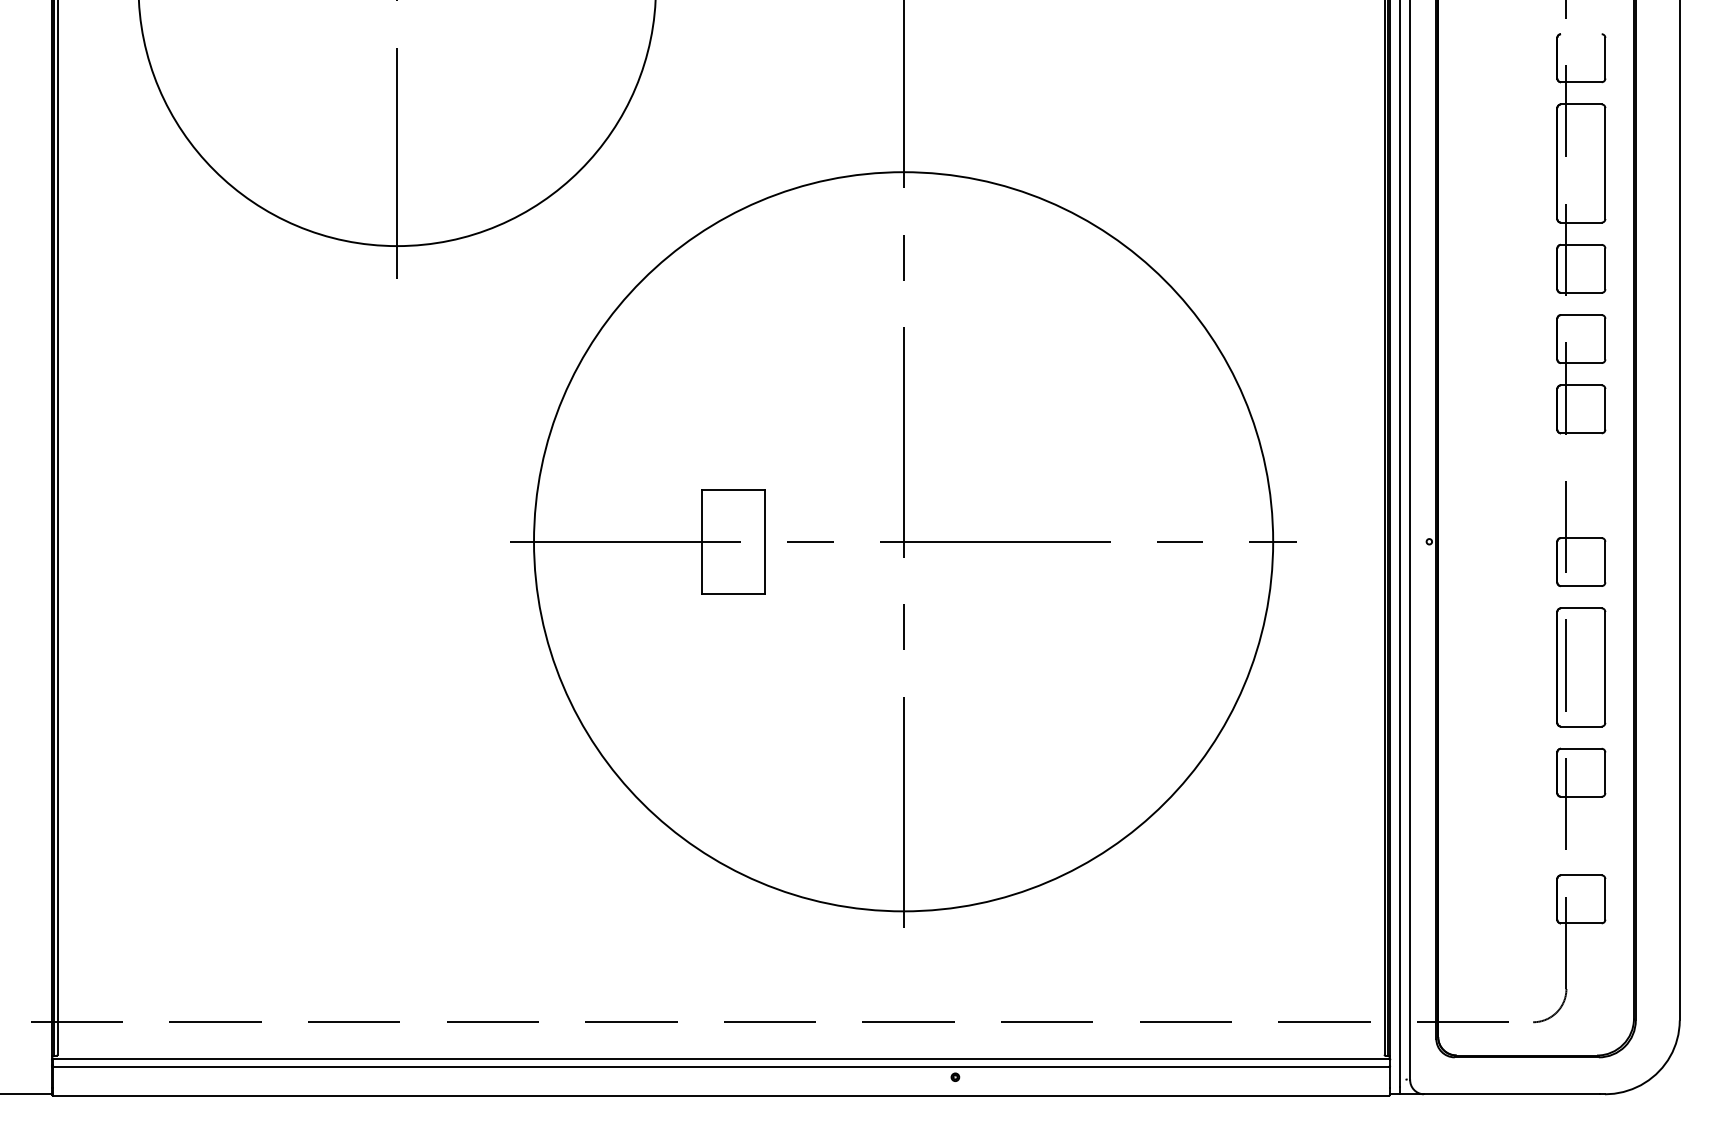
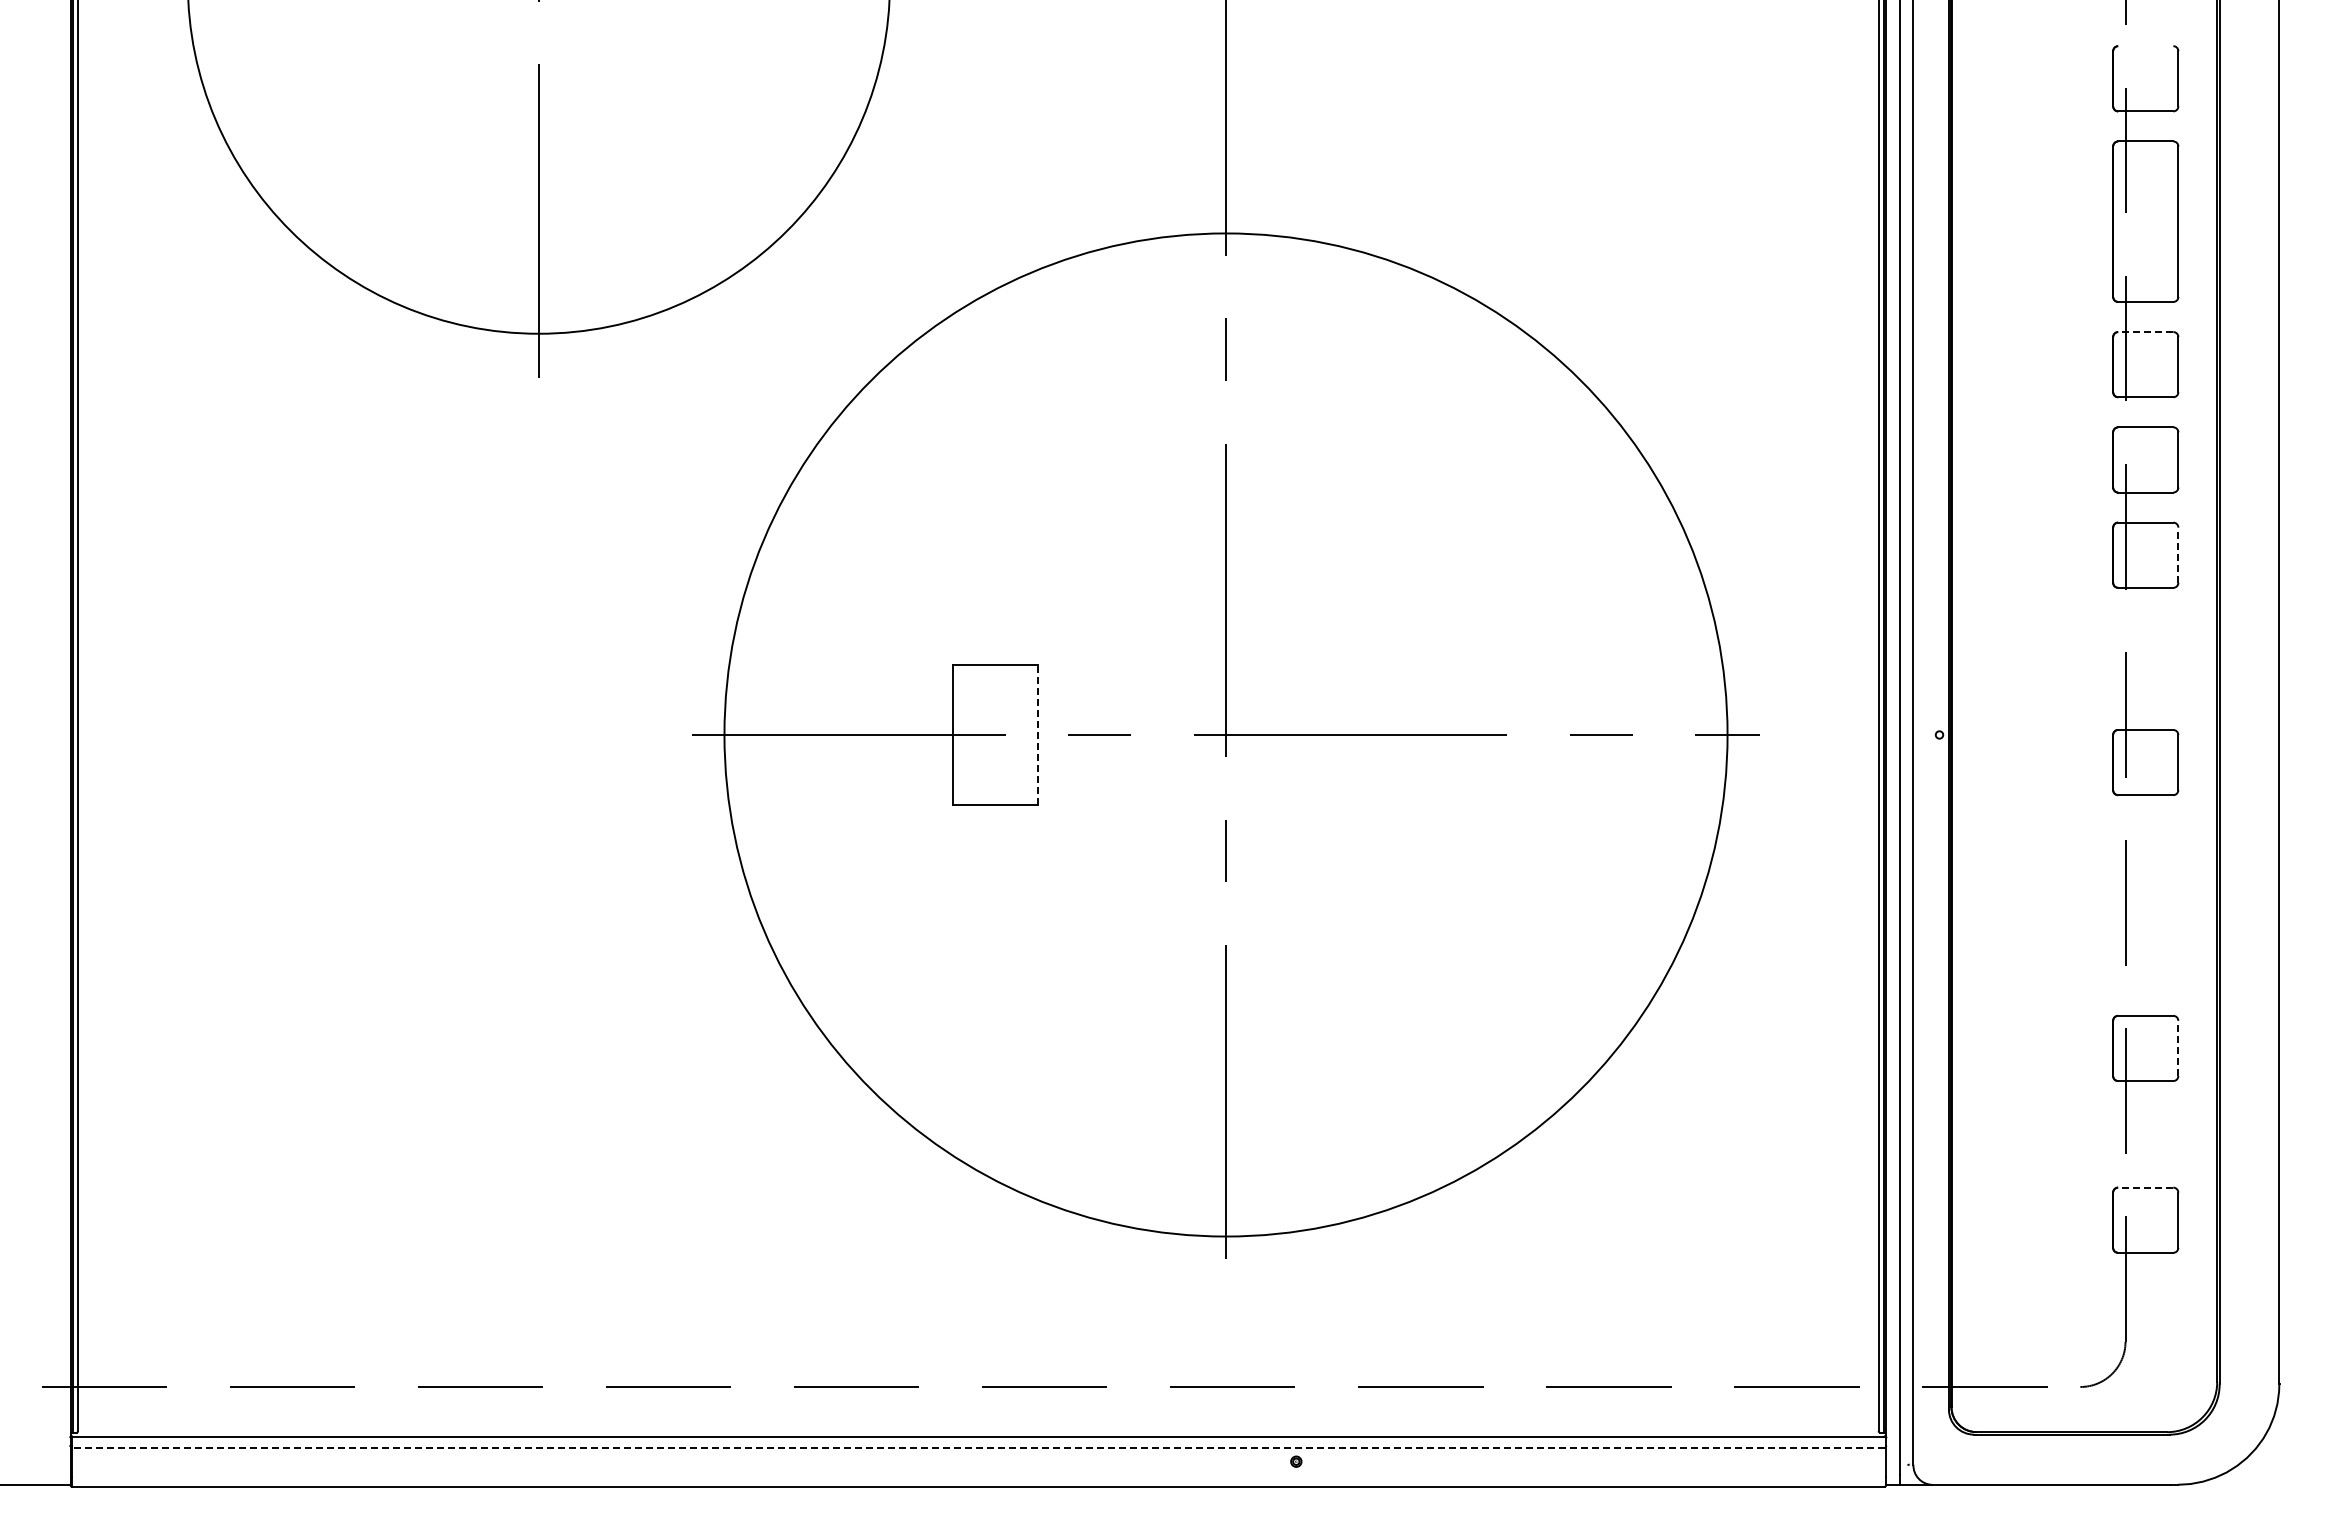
line: (1581, 245) -> (2145, 332), solid -> dashed
line: (1605, 409) -> (2178, 555), solid -> dashed
line: (764, 541) -> (1037, 734), solid -> dashed
part: (1581, 667) -> (2145, 905), removed
line: (1605, 772) -> (2178, 1048), solid -> dashed
line: (1581, 875) -> (2145, 1187), solid -> dashed
line: (720, 1067) -> (977, 1448), solid -> dashed

